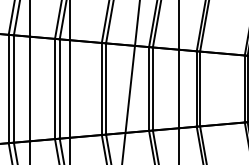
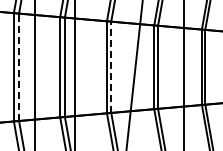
line: (13, 89) -> (18, 67), solid -> dashed
line: (106, 89) -> (111, 67), solid -> dashed

